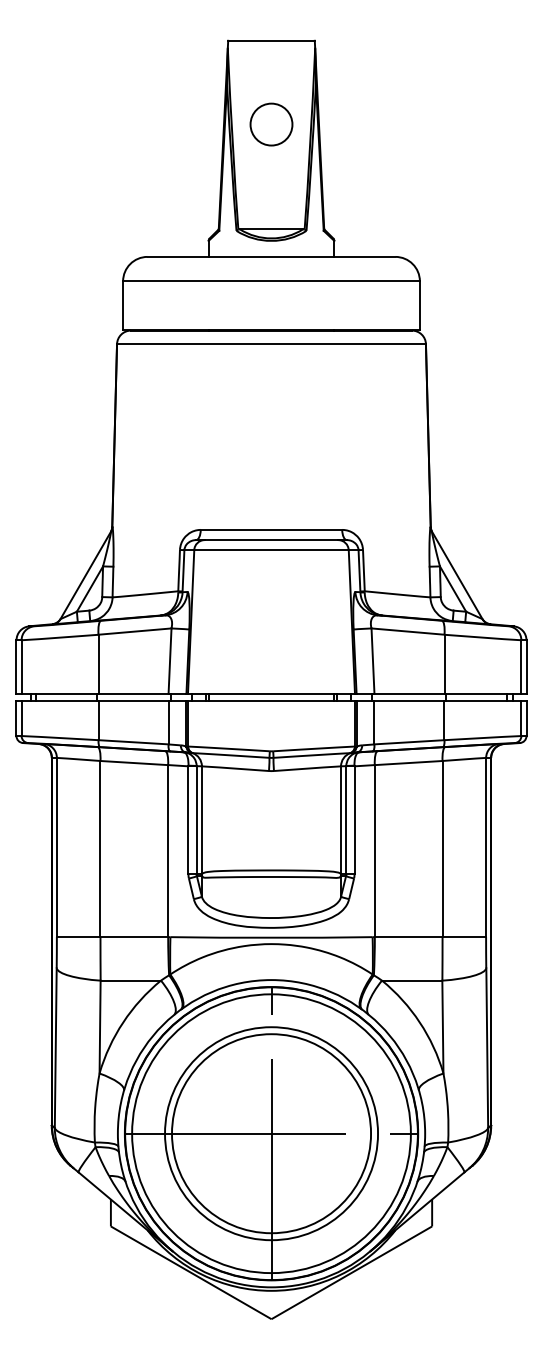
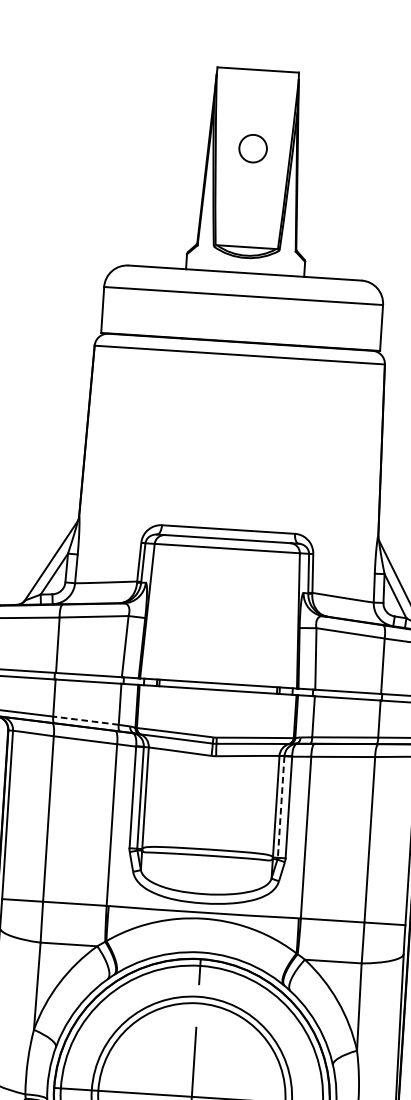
circle: (271, 124) -> (253, 148), size x0.7
line: (133, 742) -> (85, 720), solid -> dashed
line: (346, 820) -> (281, 807), solid -> dashed

